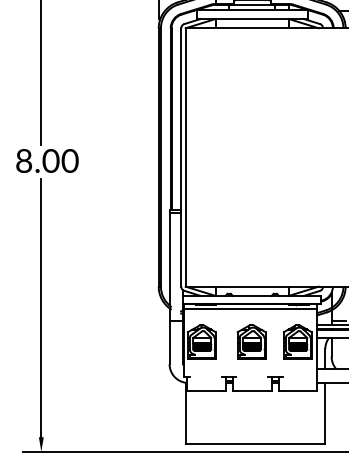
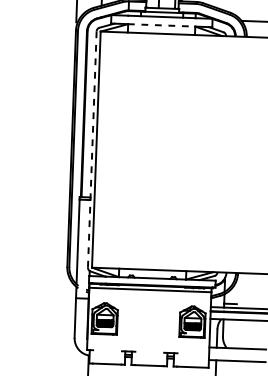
line: (252, 19) -> (161, 25), solid -> dashed
line: (181, 157) -> (92, 149), solid -> dashed
part: (251, 341) -> (150, 319), removed

